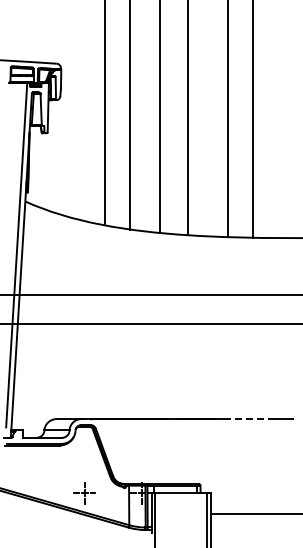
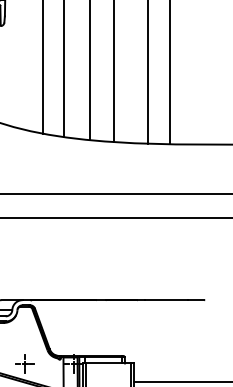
line: (248, 419) -> (166, 300), dashed -> solid

